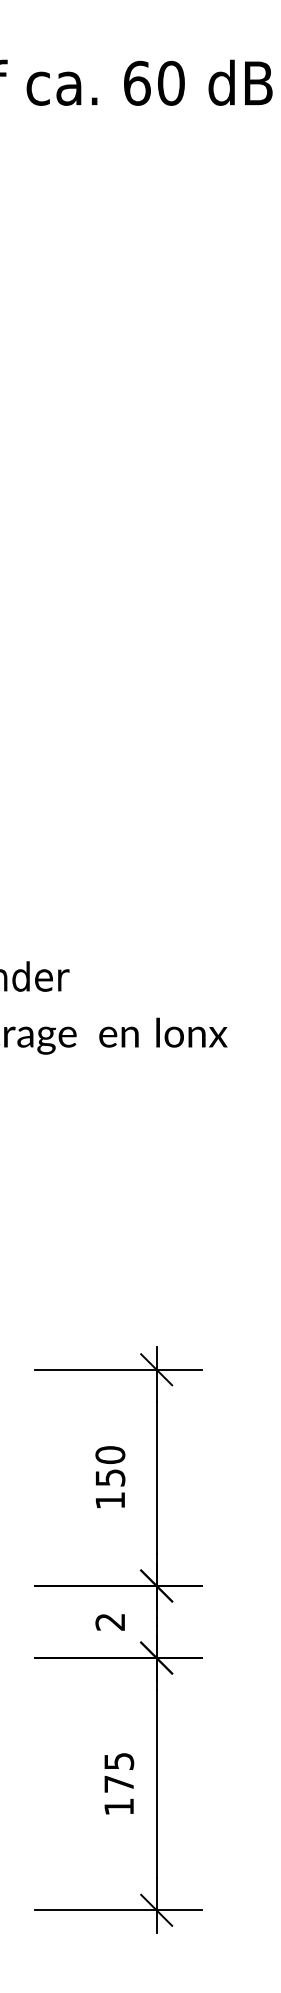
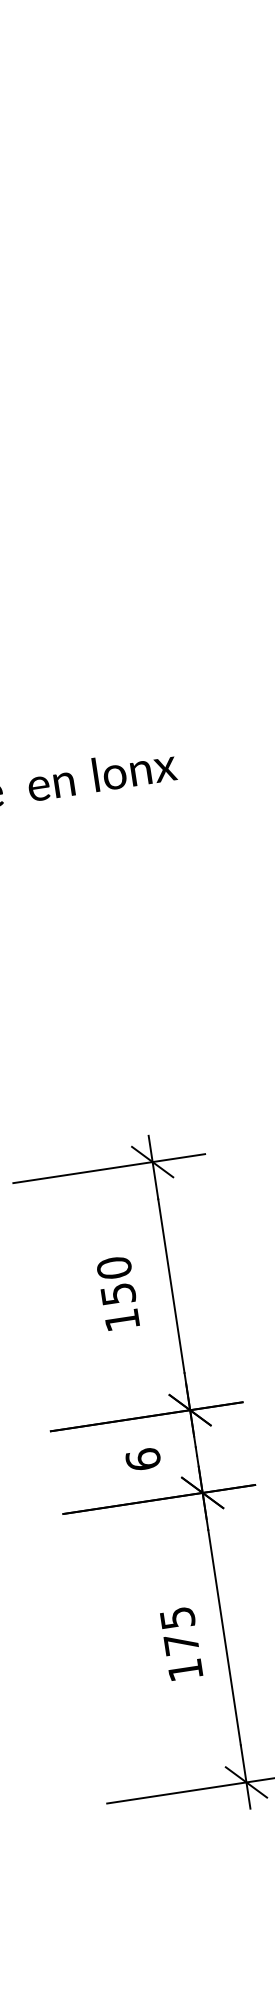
text: (110, 1621) -> (143, 1458), 2 -> 6

